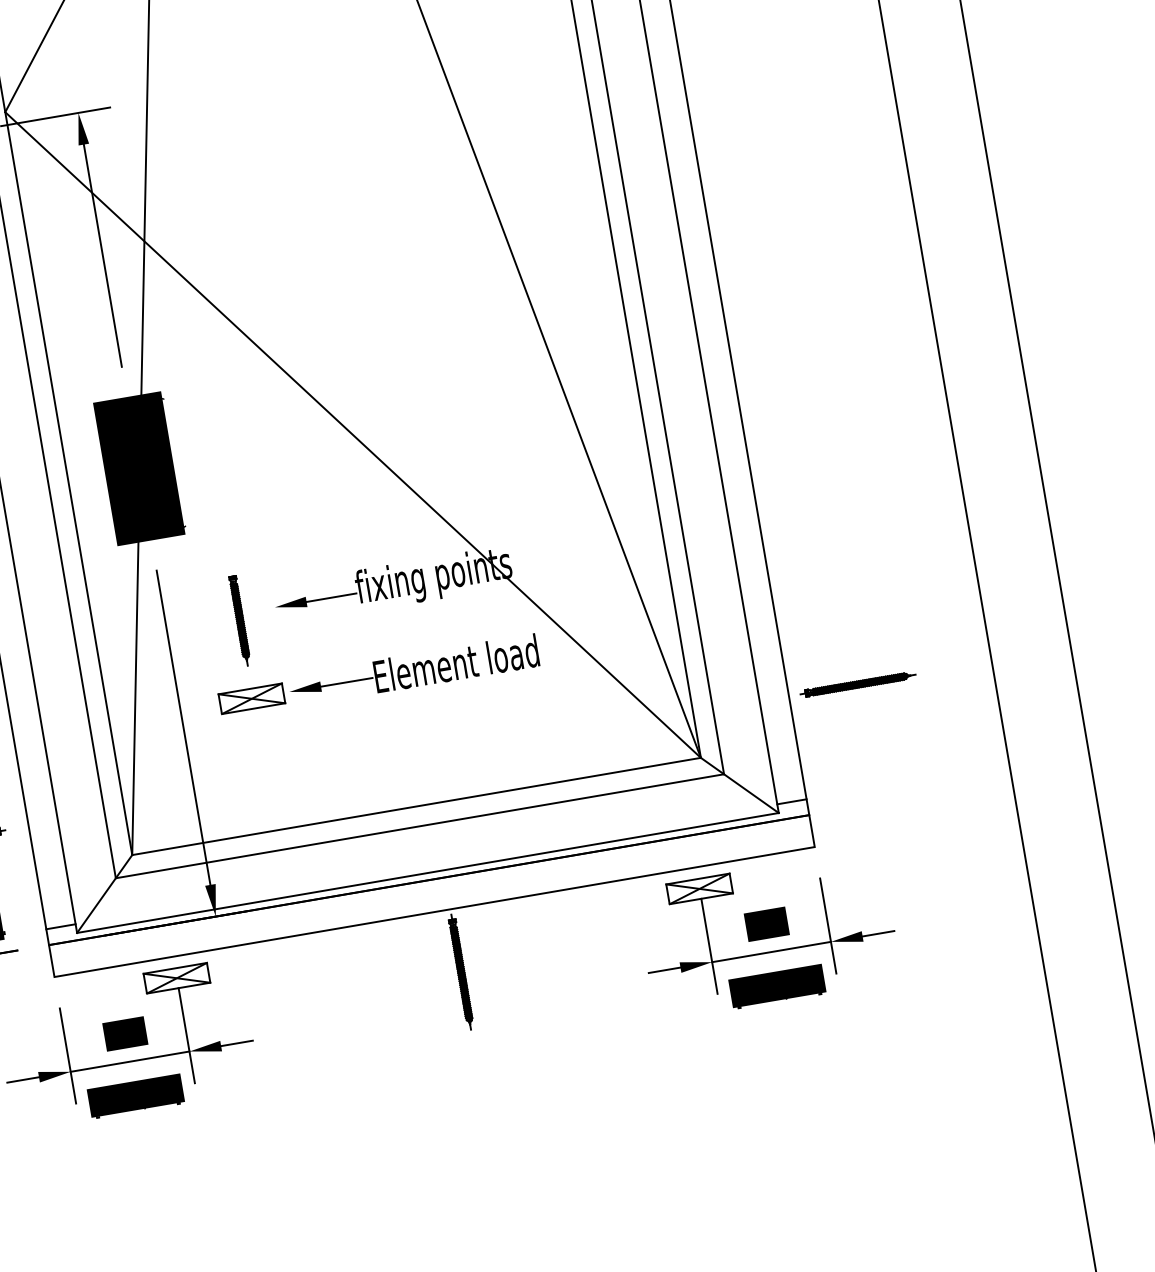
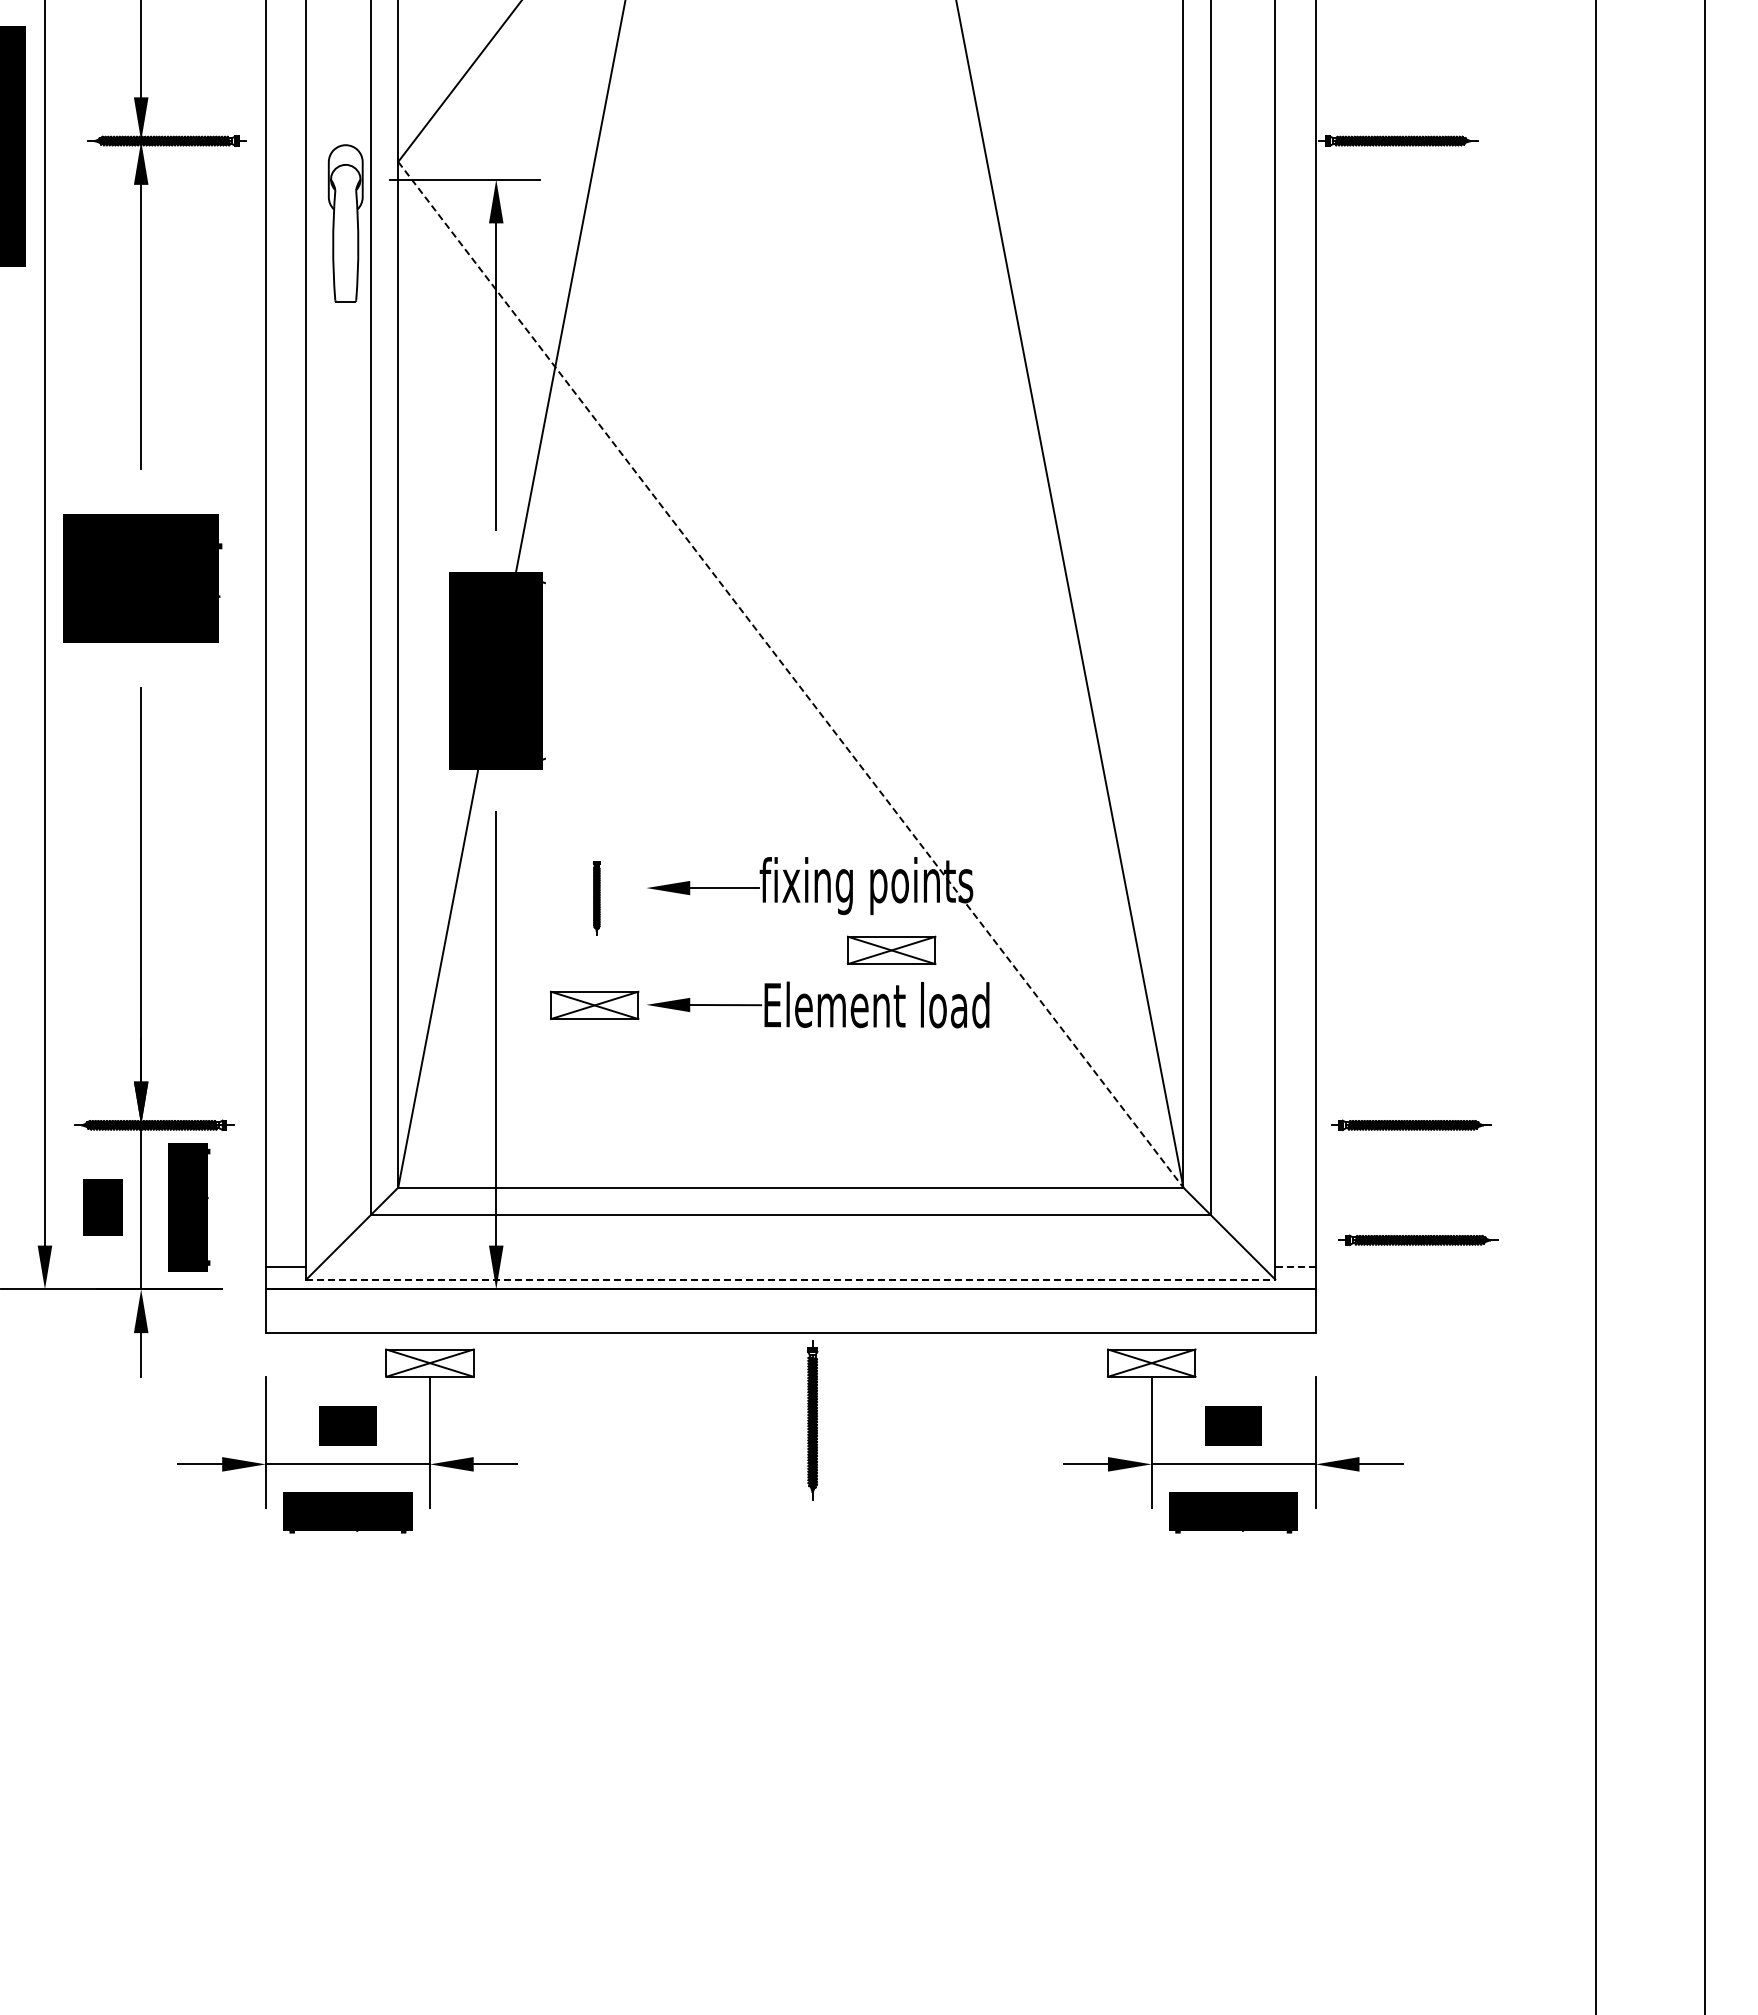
line: (352, 434) -> (790, 674), solid -> dashed
part: (240, 621) -> (596, 898), size x0.6
part: (460, 622) -> (891, 950), added
part: (877, 766) -> (1418, 1239), added
line: (791, 801) -> (1295, 1267), solid -> dashed
line: (428, 872) -> (791, 1279), solid -> dashed

